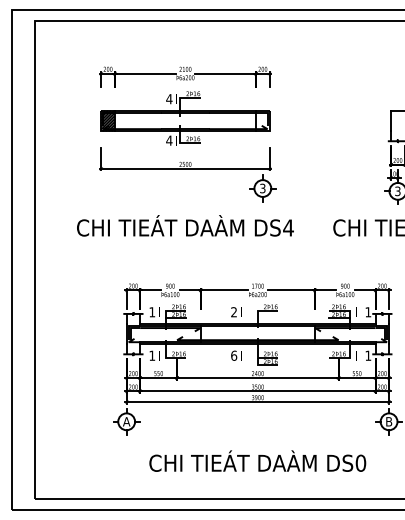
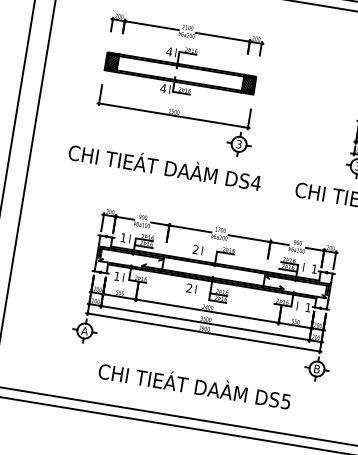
hatch: (262, 120) -> (248, 84), added
text: (234, 355) -> (189, 288), 6 -> 2
text: (360, 462) -> (285, 400), DS0 -> DS5

